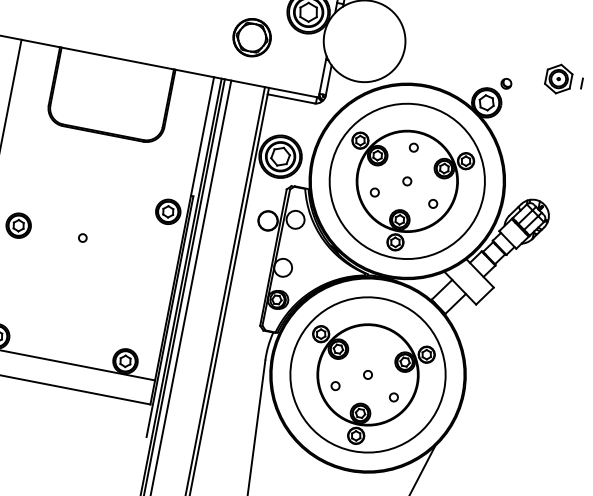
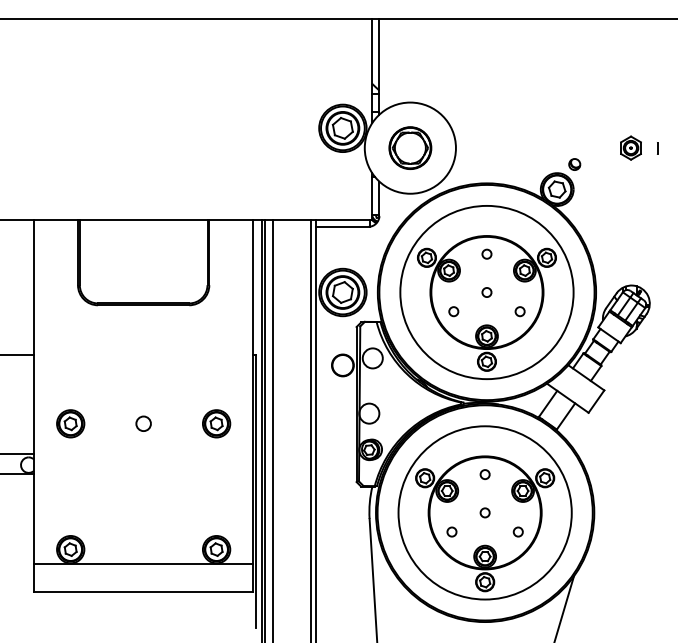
part: (252, 37) -> (410, 147), moved
part: (558, 78) -> (630, 147), size x0.71
part: (168, 211) -> (216, 423), moved
circle: (82, 237) -> (143, 423), size x1.67
circle: (374, 341) -> (484, 474), added

